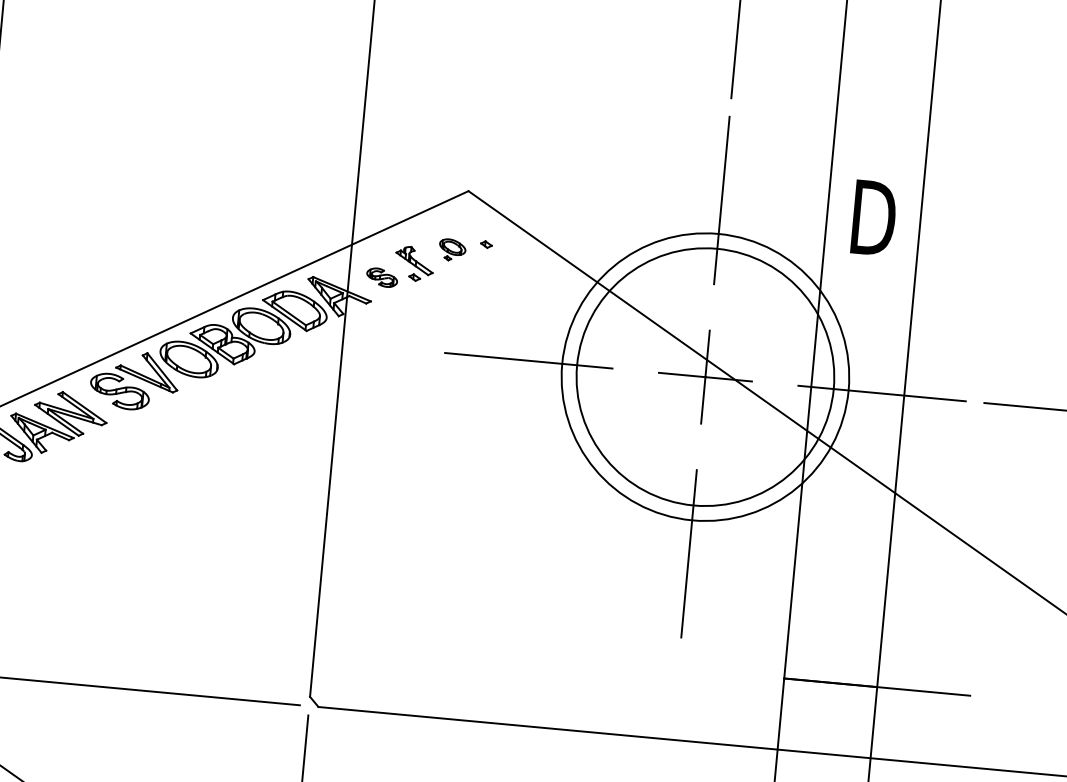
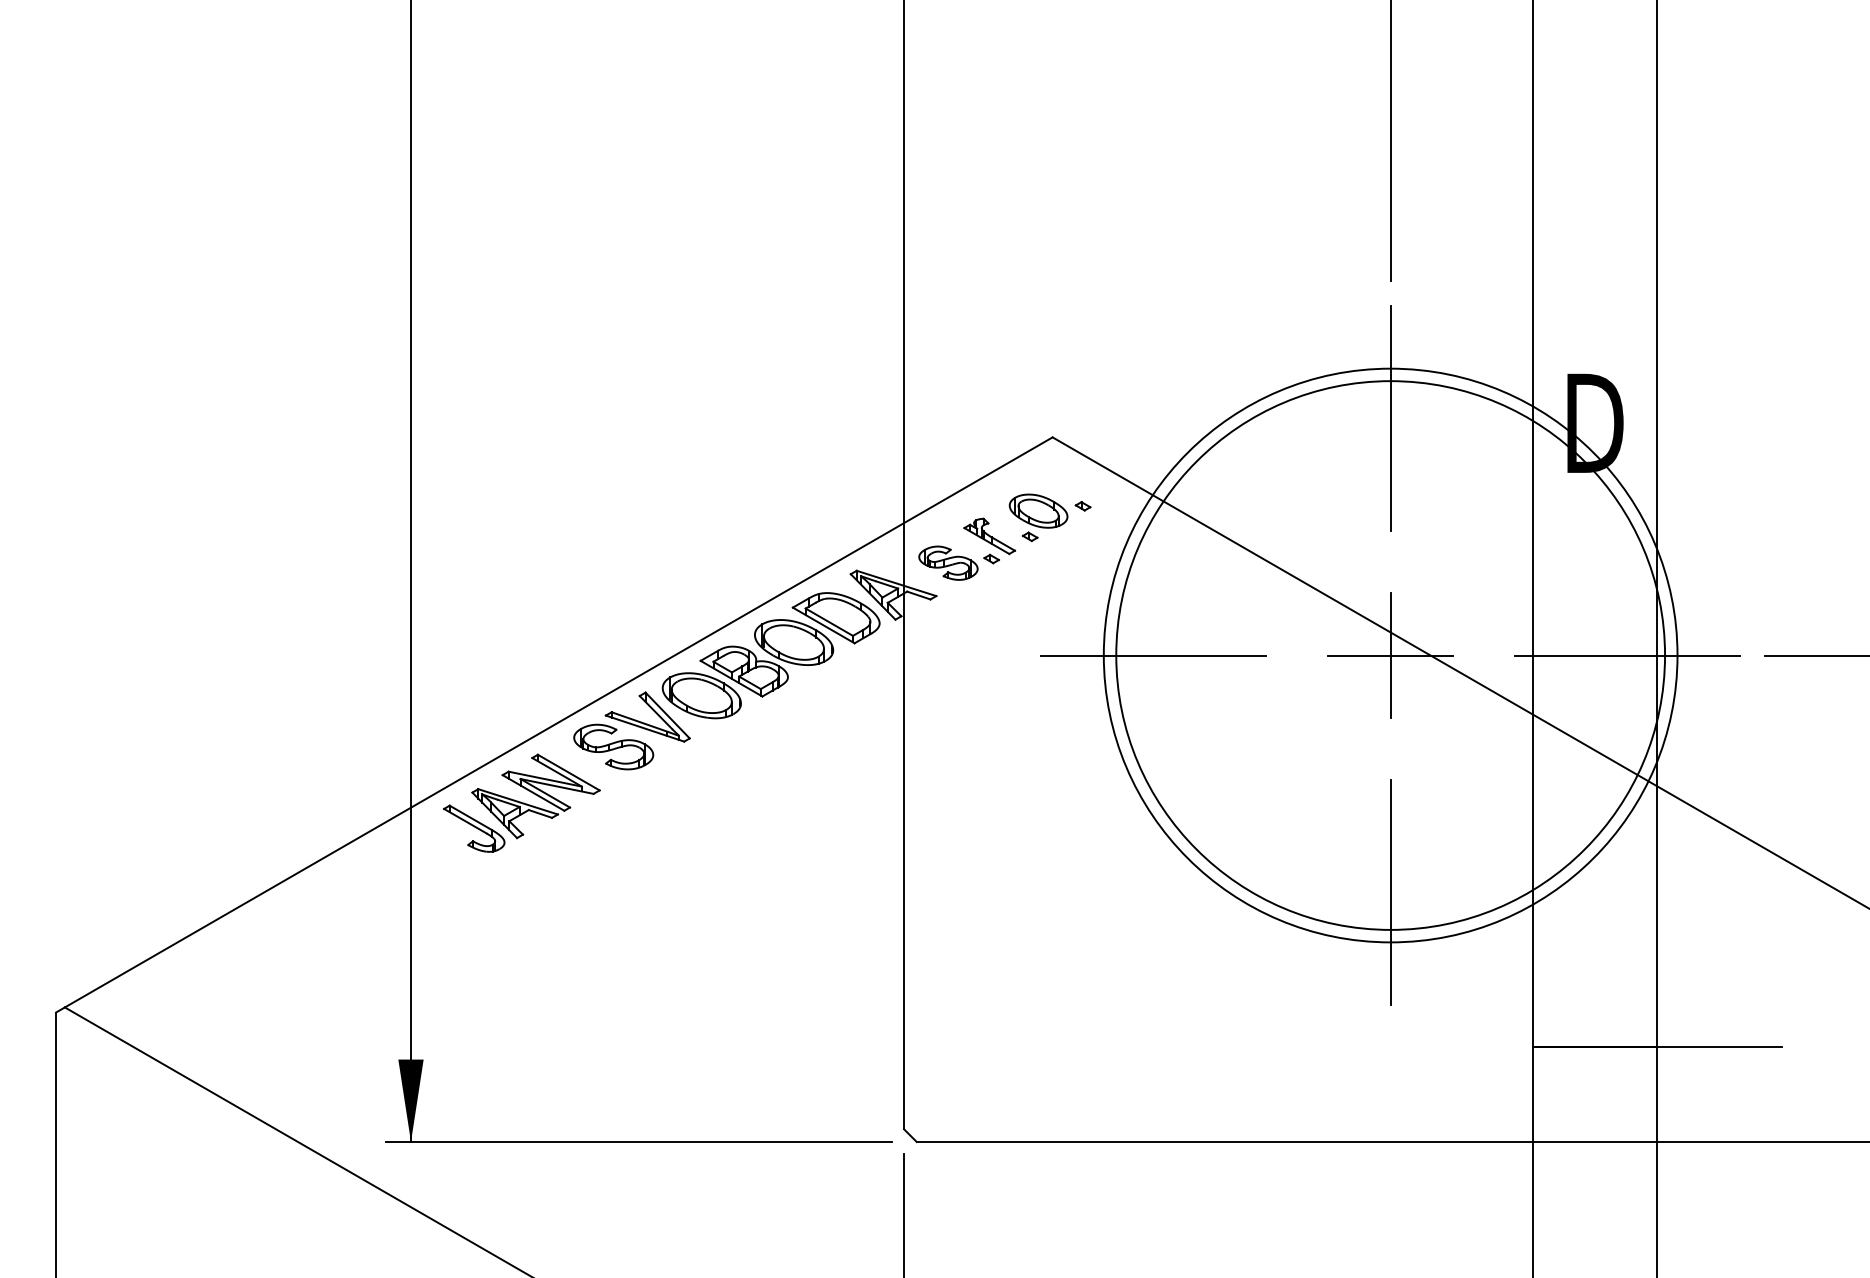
part: (452, 249) -> (1038, 517), size x1.67
part: (382, 277) -> (948, 562), size x1.43
circle: (705, 377) -> (1390, 655), size x1.43
circle: (705, 377) -> (1390, 655), size x1.67

